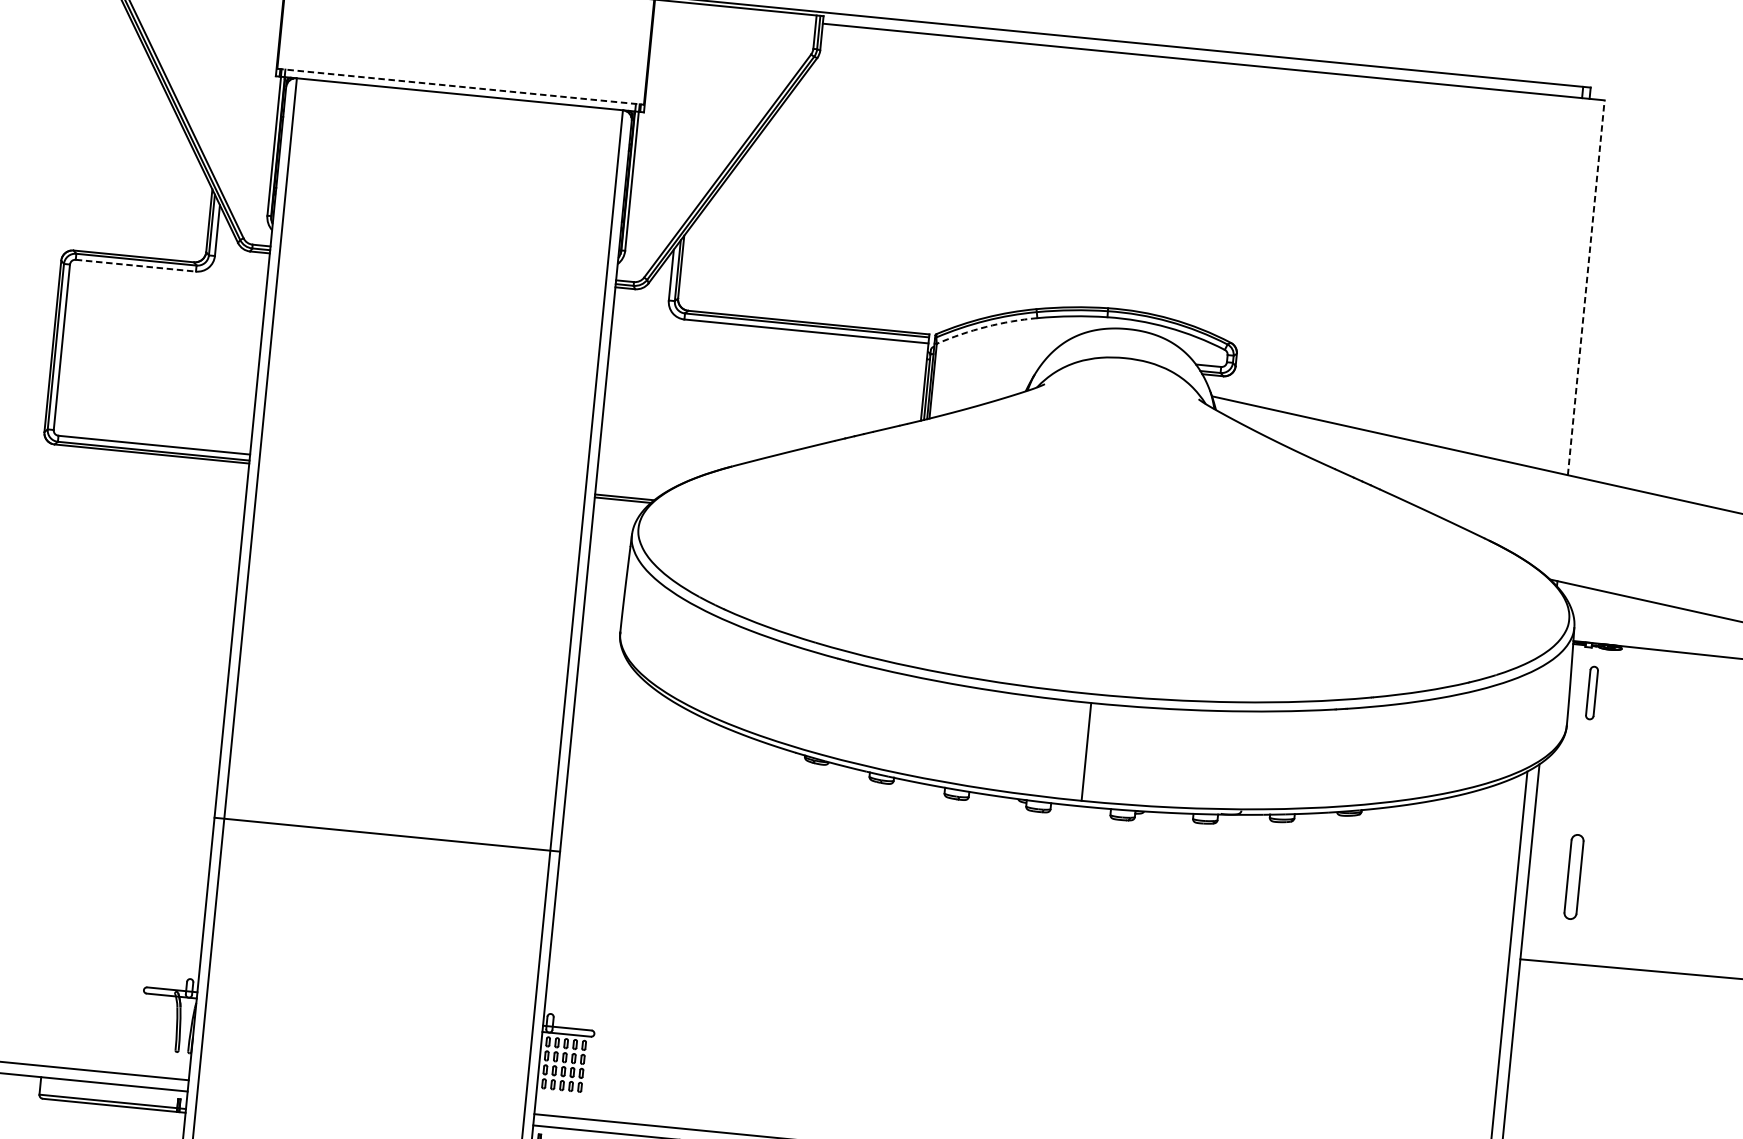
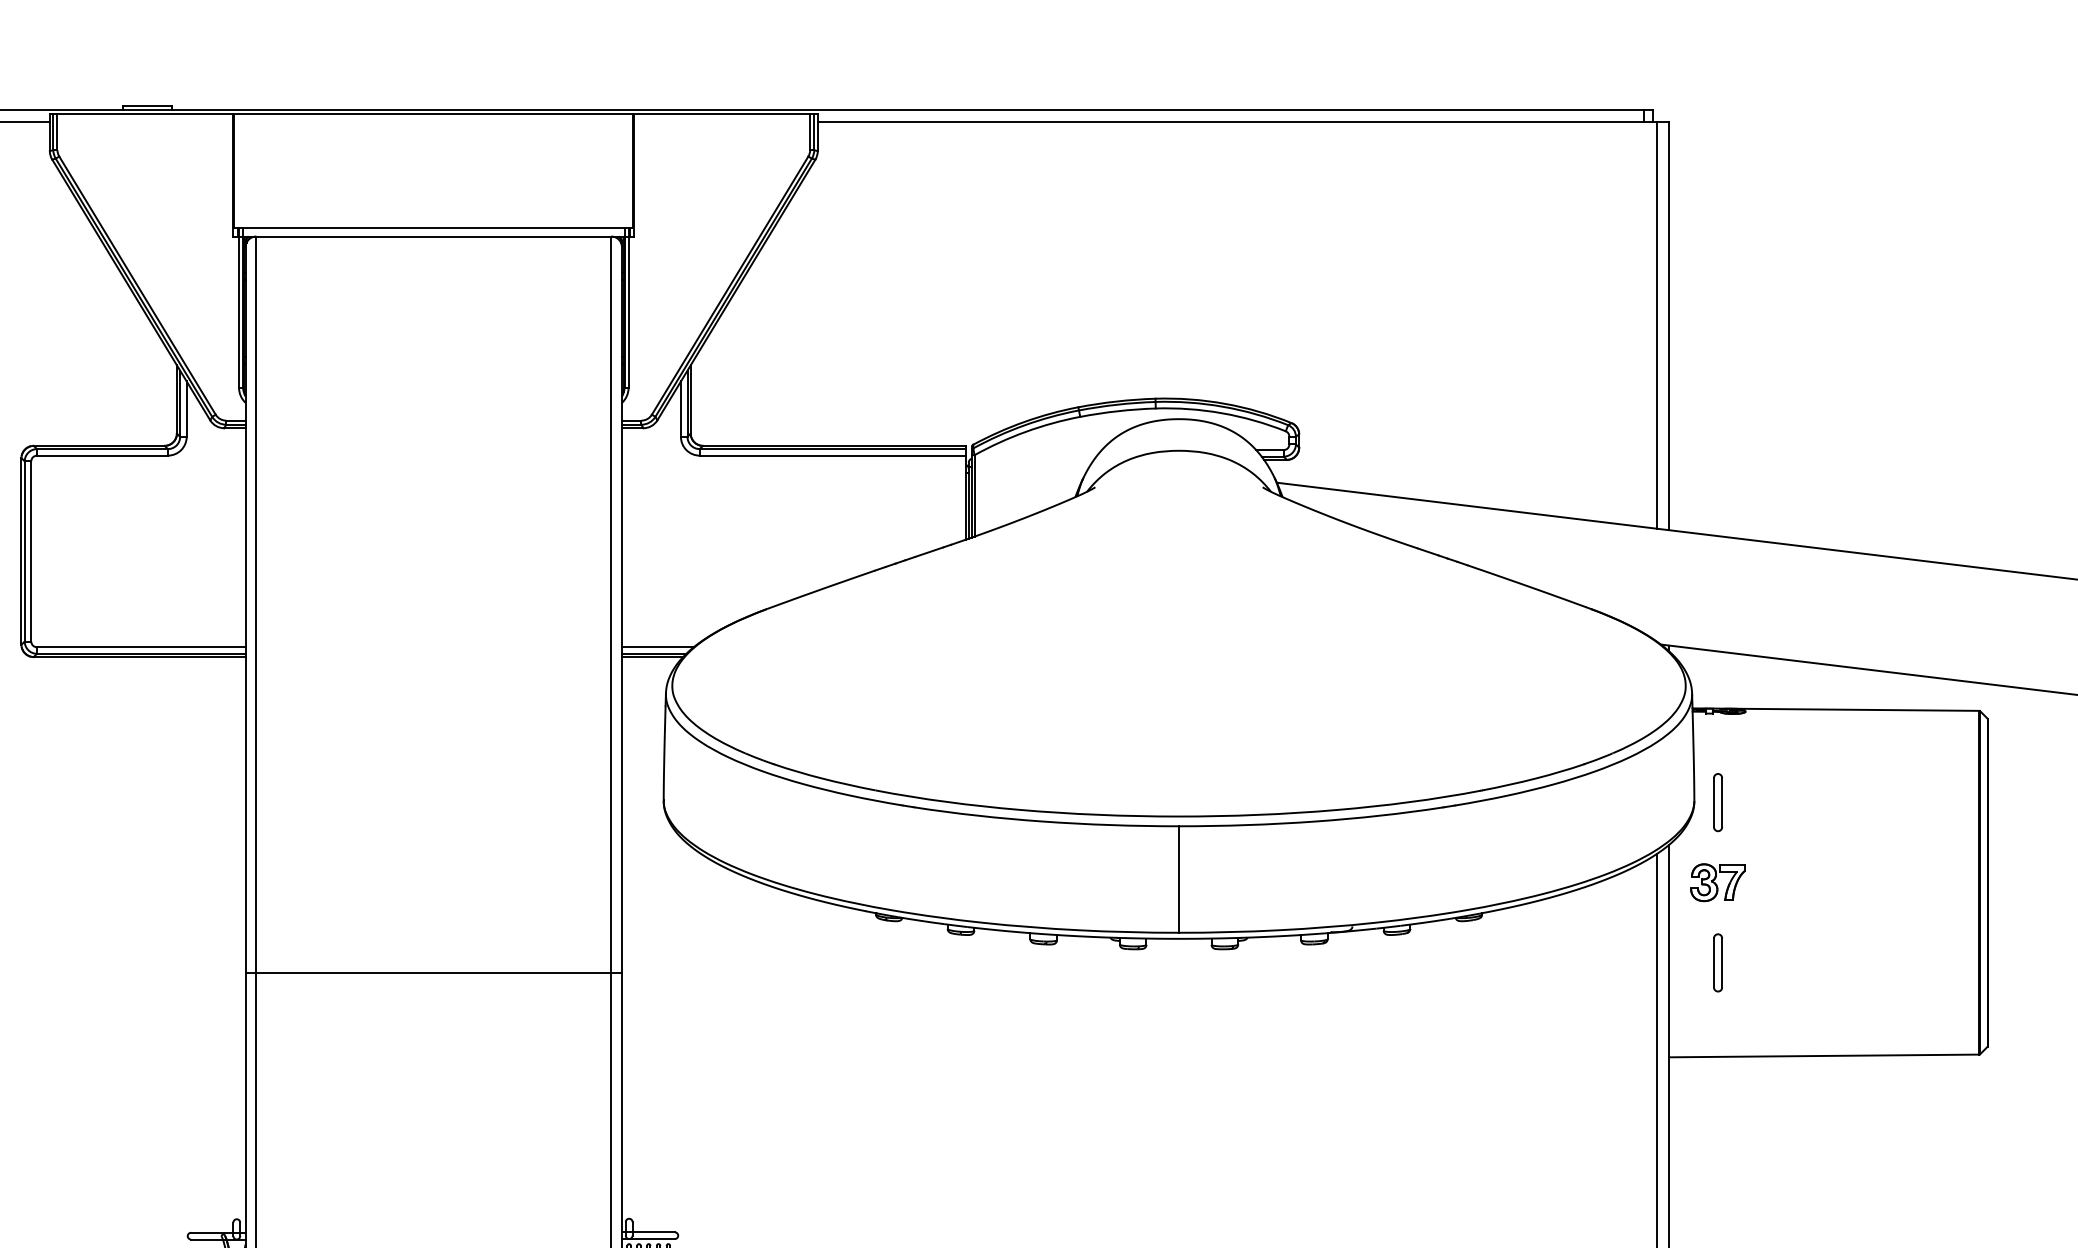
line: (460, 86) -> (433, 228), dashed -> solid
line: (135, 265) -> (102, 455), dashed -> solid
line: (1574, 286) -> (1656, 325), added
line: (1586, 287) -> (1669, 325), dashed -> solid
arc: (985, 326) -> (1025, 431), dashed -> solid
line: (628, 491) -> (657, 647), added
part: (1591, 692) -> (1717, 802), moved
part: (1580, 803) -> (1717, 882), added
line: (387, 834) -> (433, 972), moved
part: (1573, 876) -> (1717, 962), size x0.62

